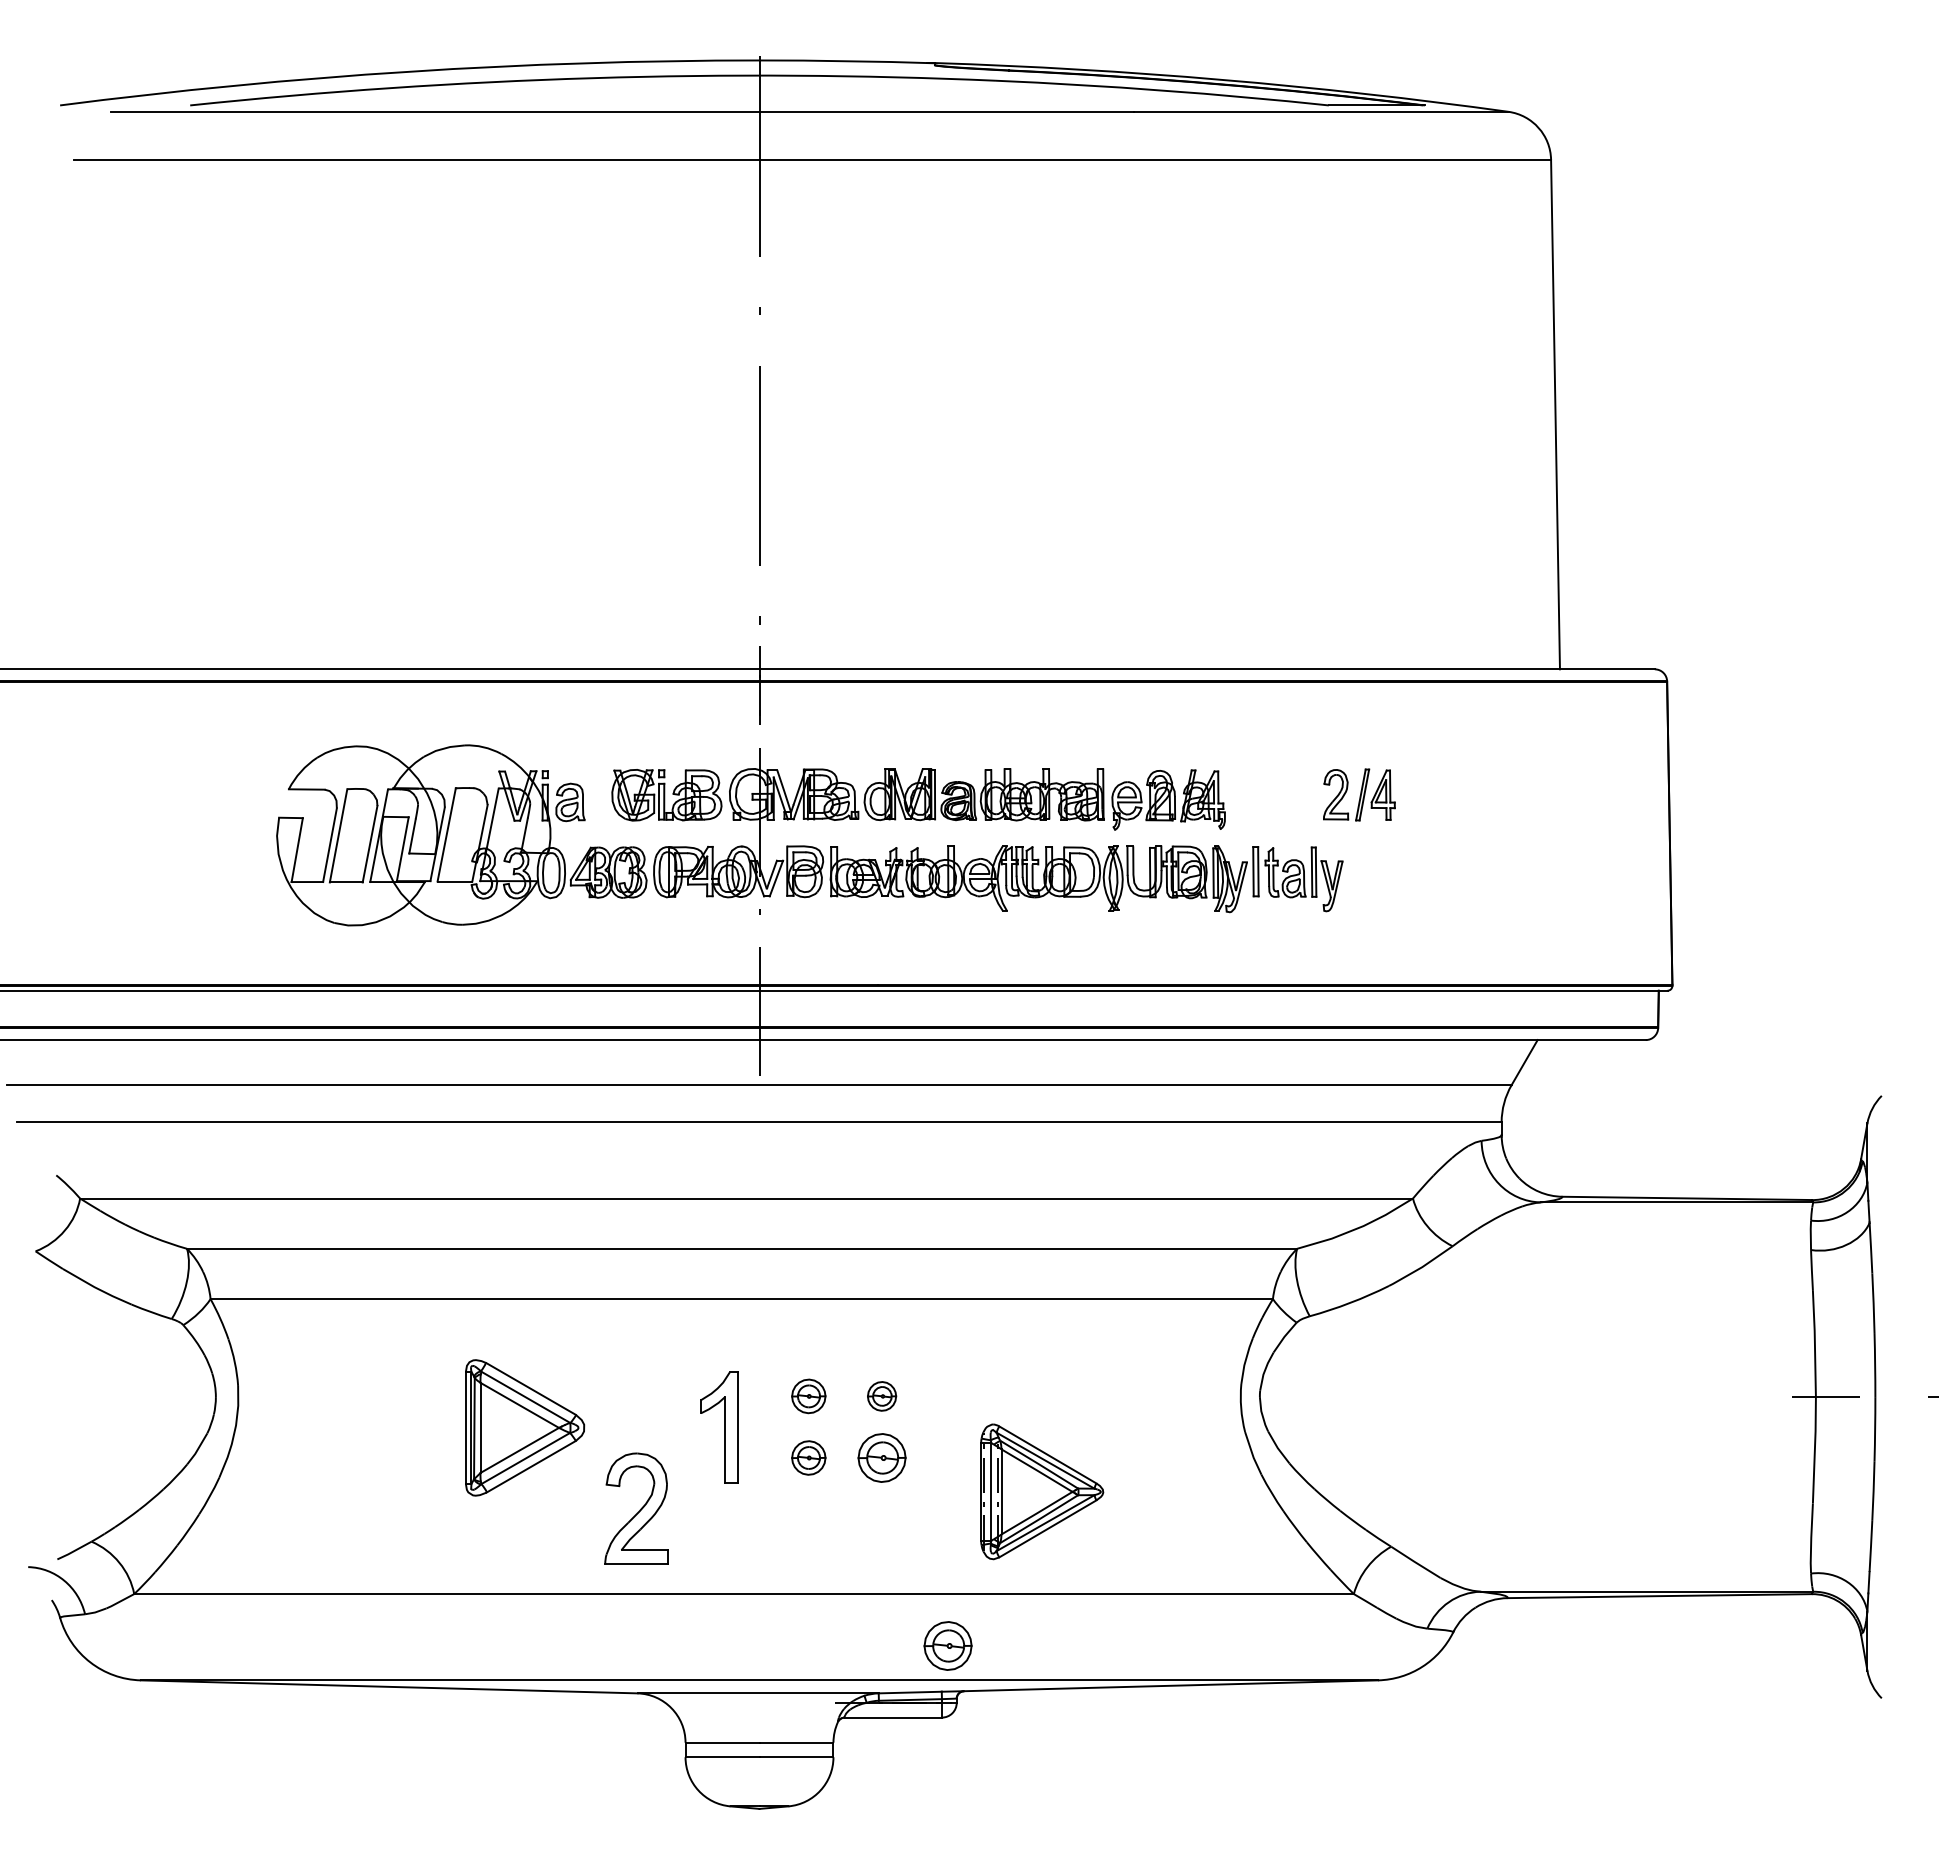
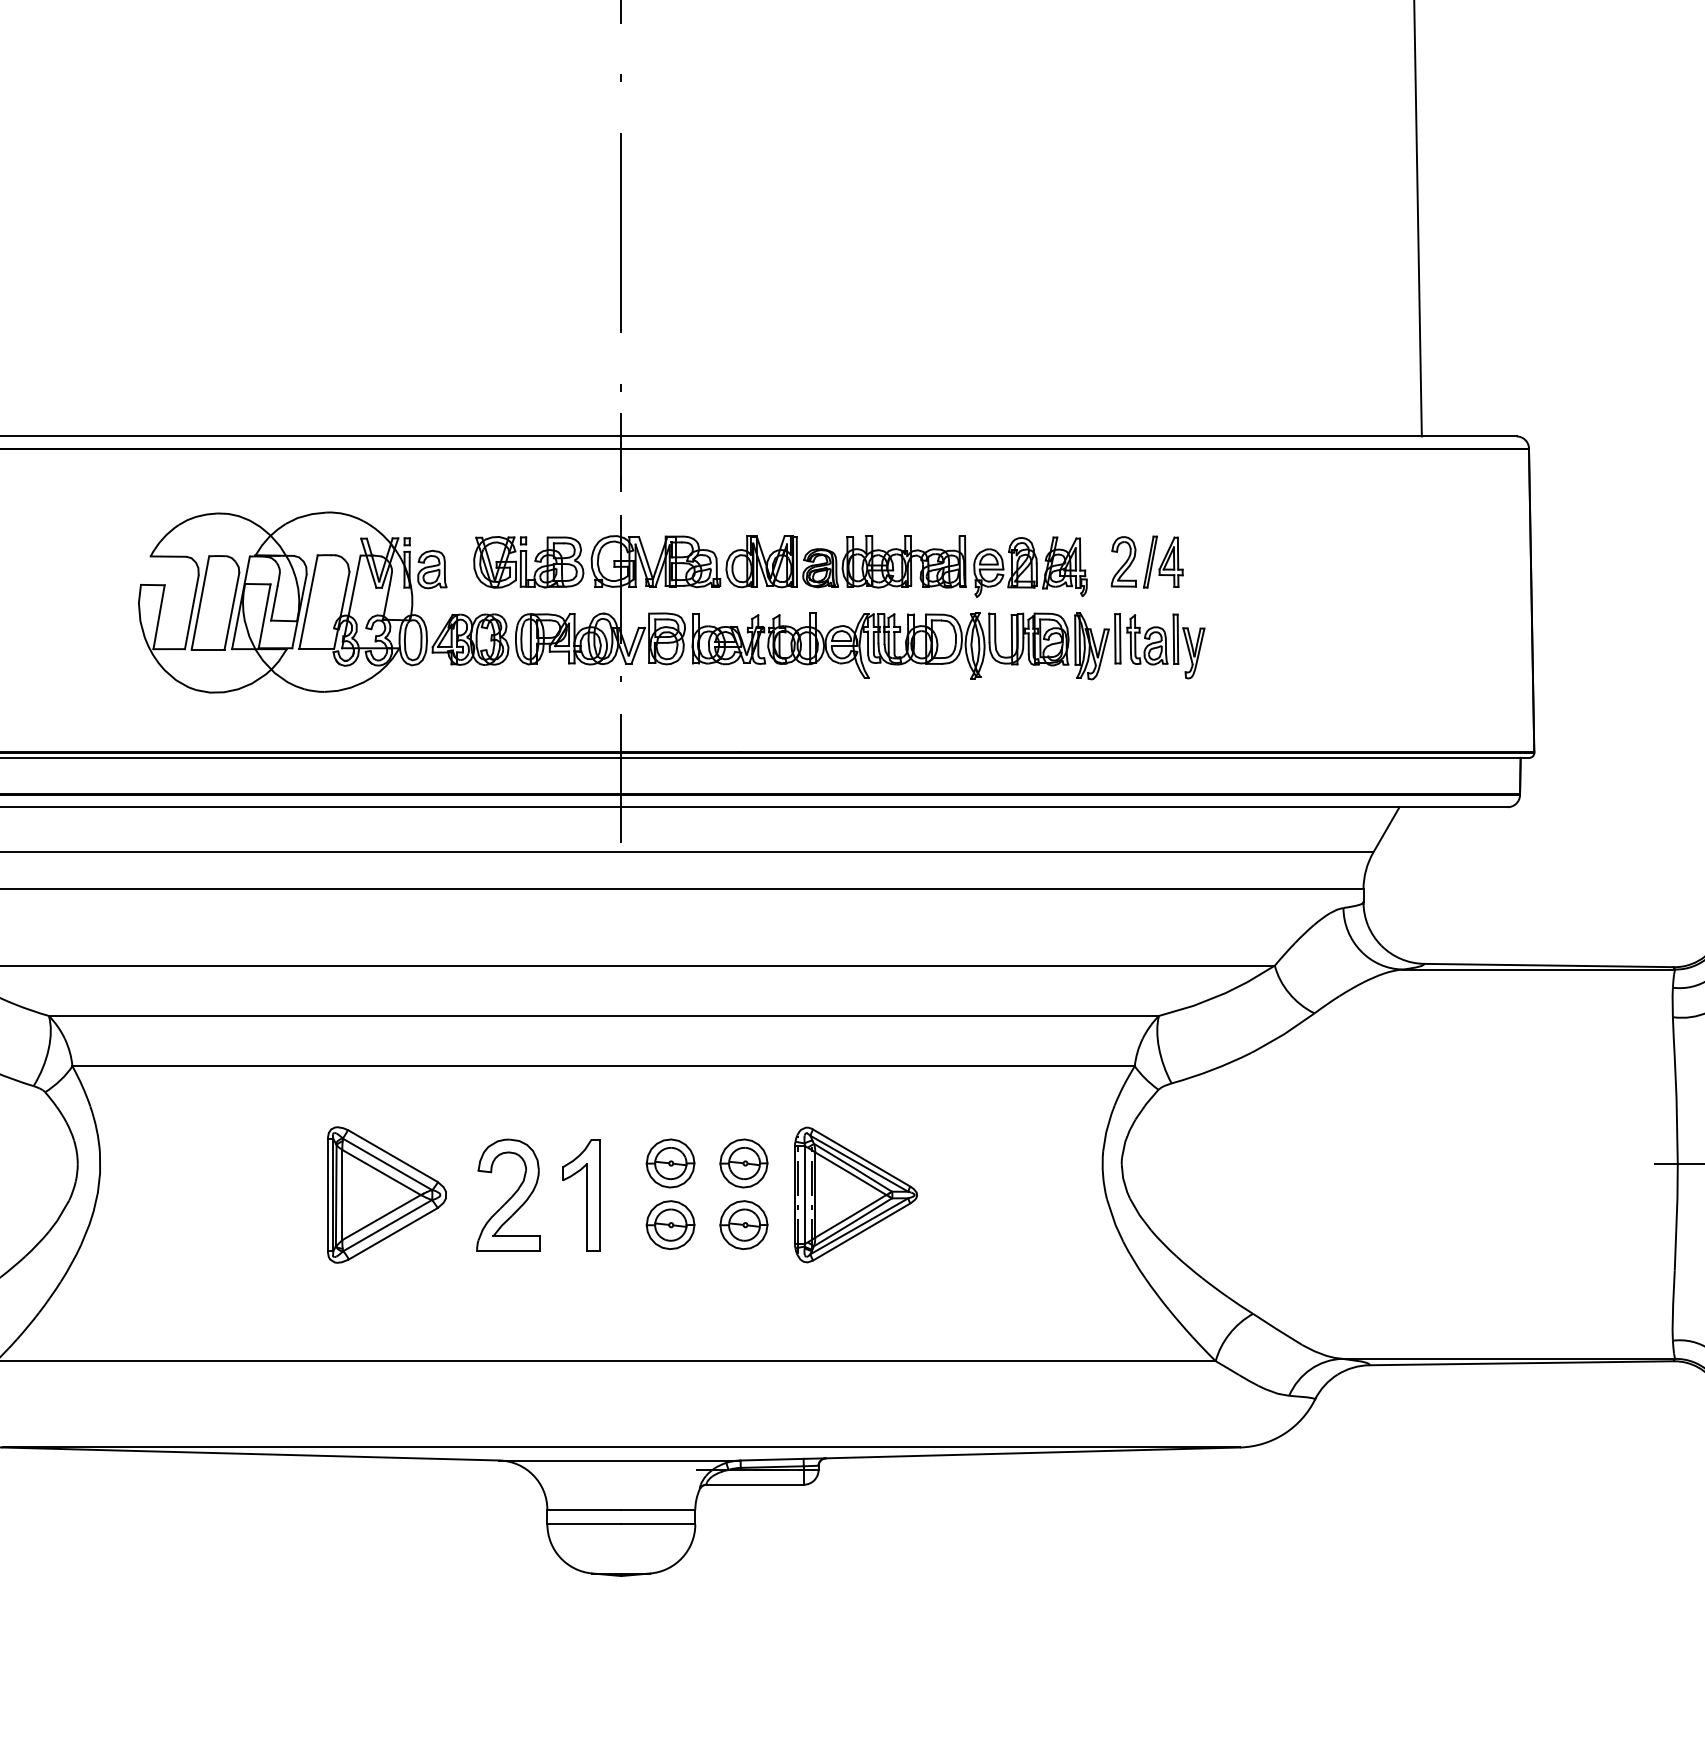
part: (1359, 794) -> (1147, 561), moved
part: (808, 1396) -> (670, 1163), size x1.43
part: (881, 1396) -> (743, 1163), size x1.67
part: (808, 1457) -> (670, 1224), size x1.43
part: (1042, 1491) -> (856, 1194), moved
part: (636, 1508) -> (508, 1194), moved
part: (947, 1645) -> (809, 1412), removed

